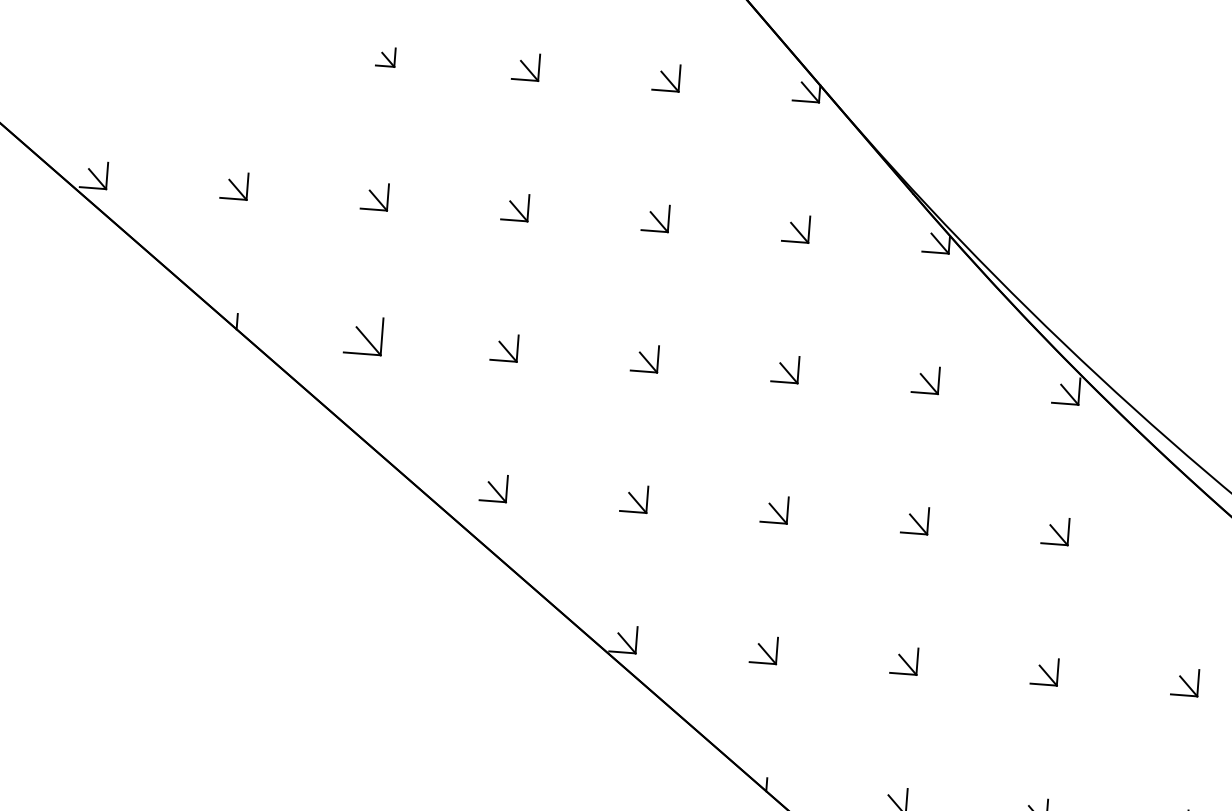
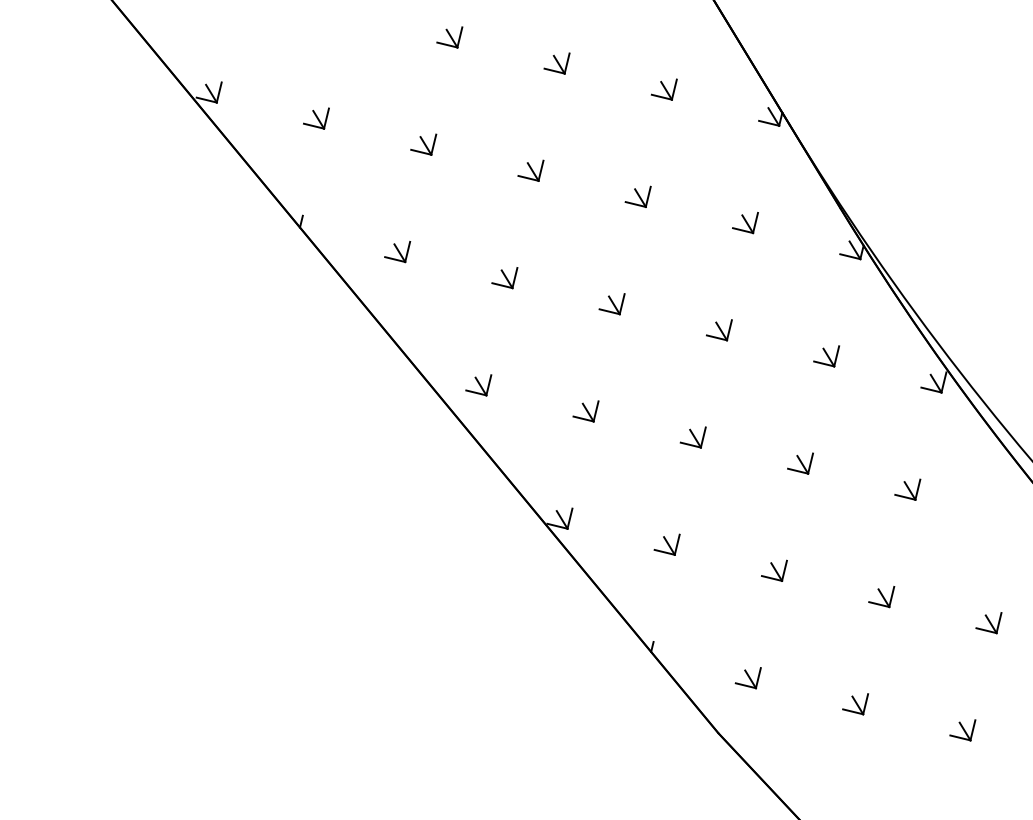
part: (385, 59) -> (449, 37), size x1.43
part: (364, 340) -> (397, 252), size x0.71

